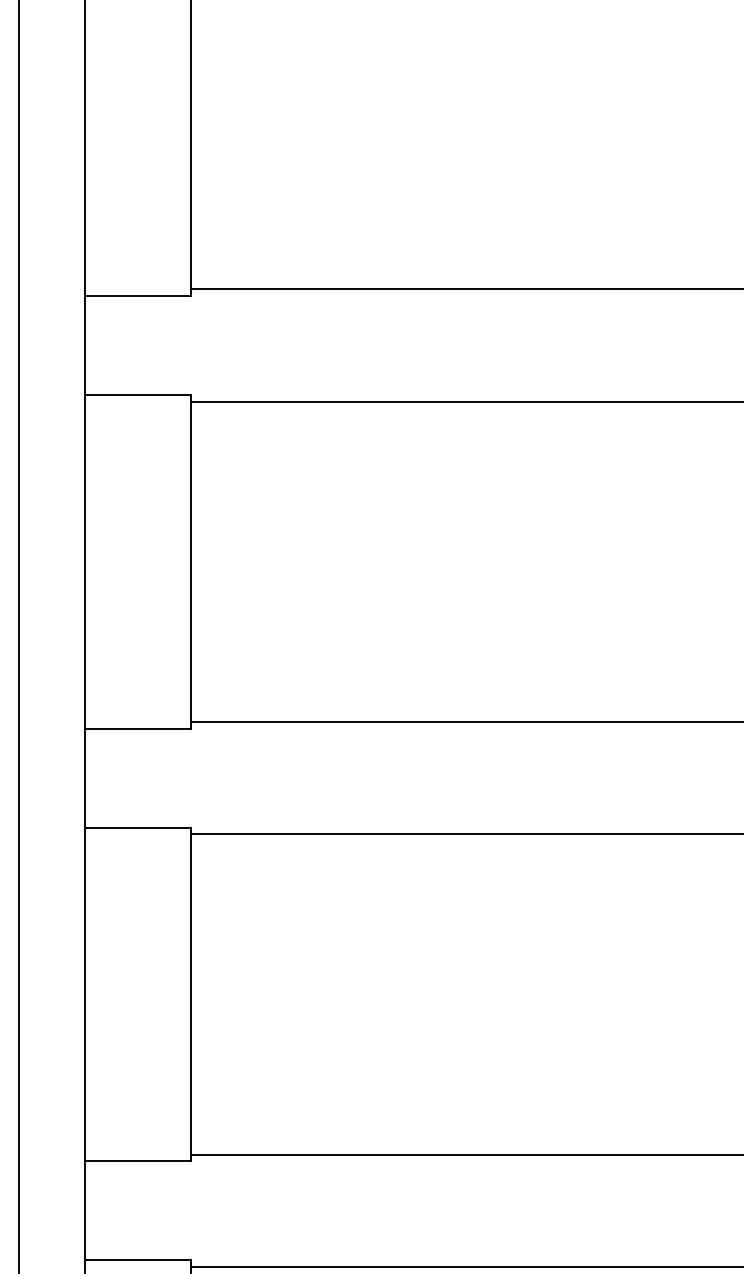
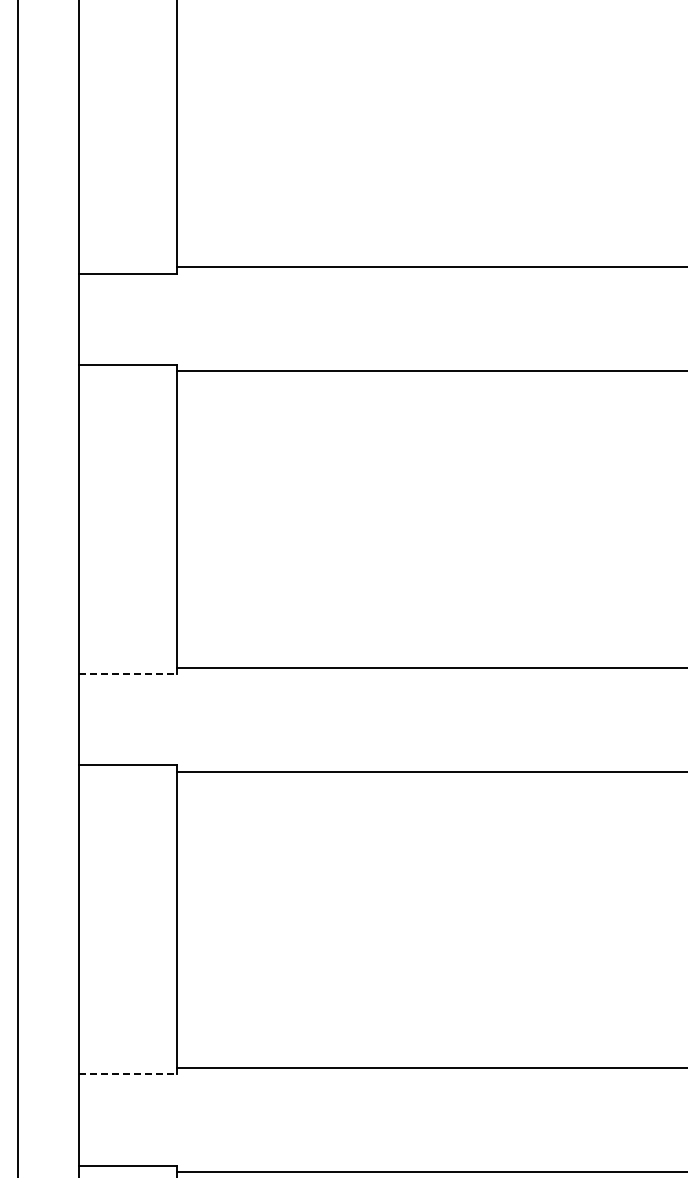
line: (137, 728) -> (127, 673), solid -> dashed
line: (137, 1160) -> (127, 1073), solid -> dashed

